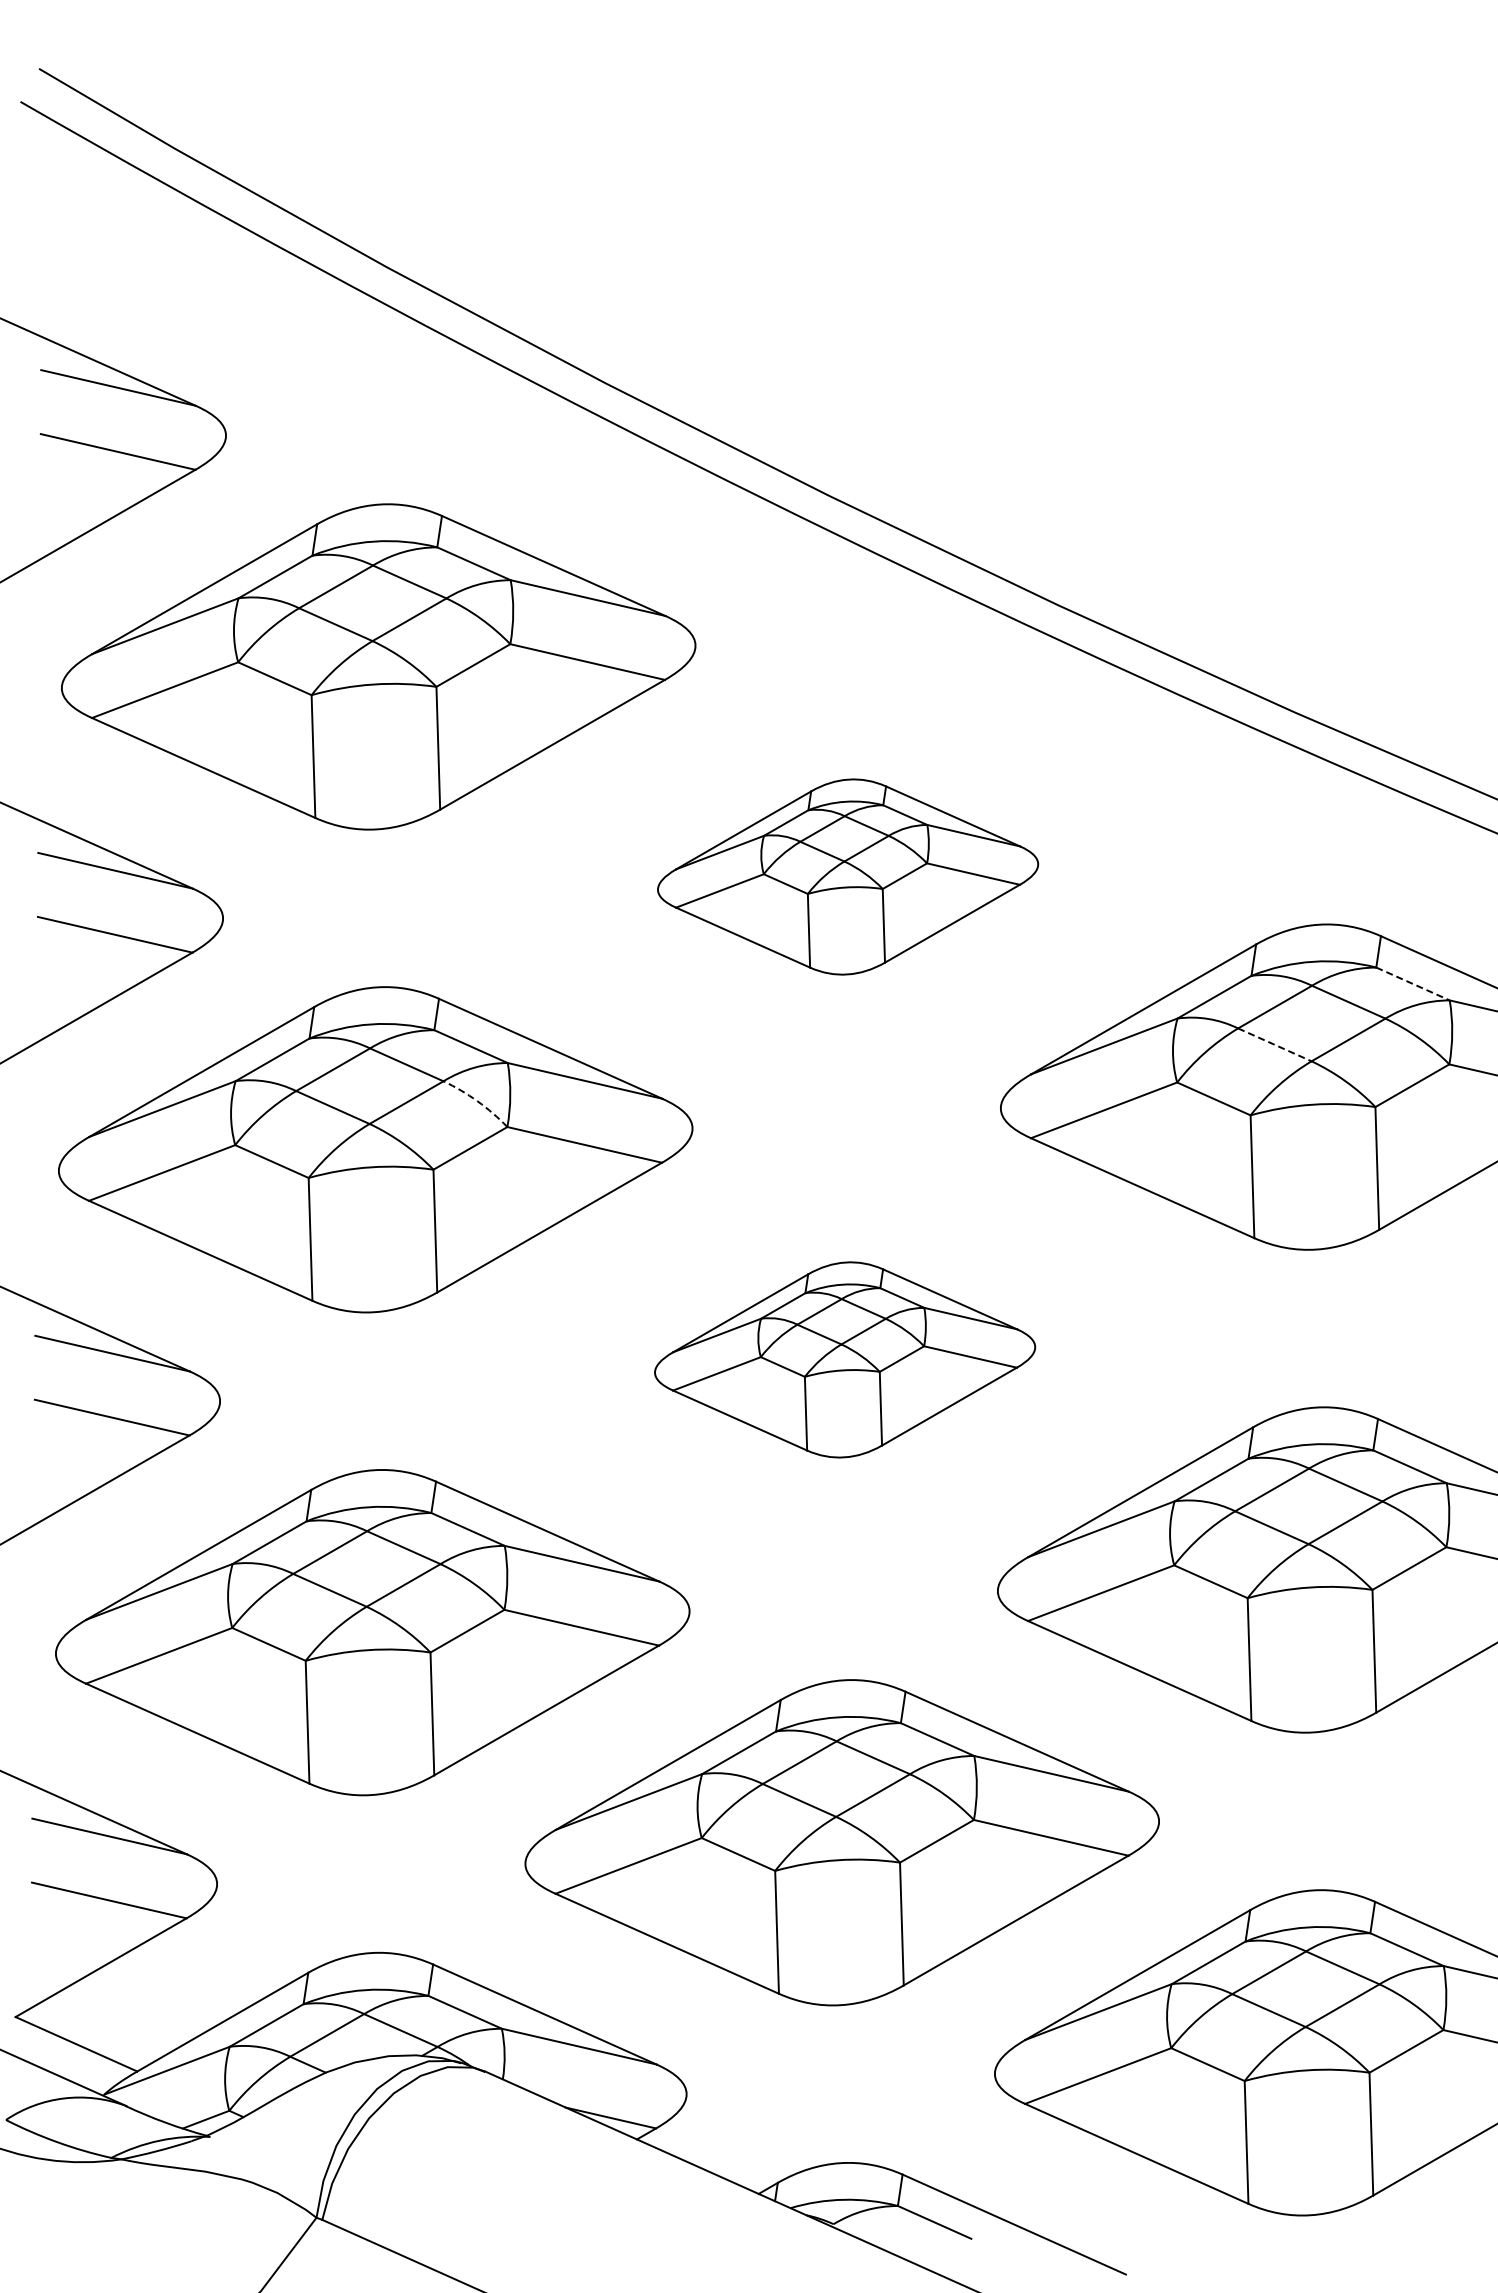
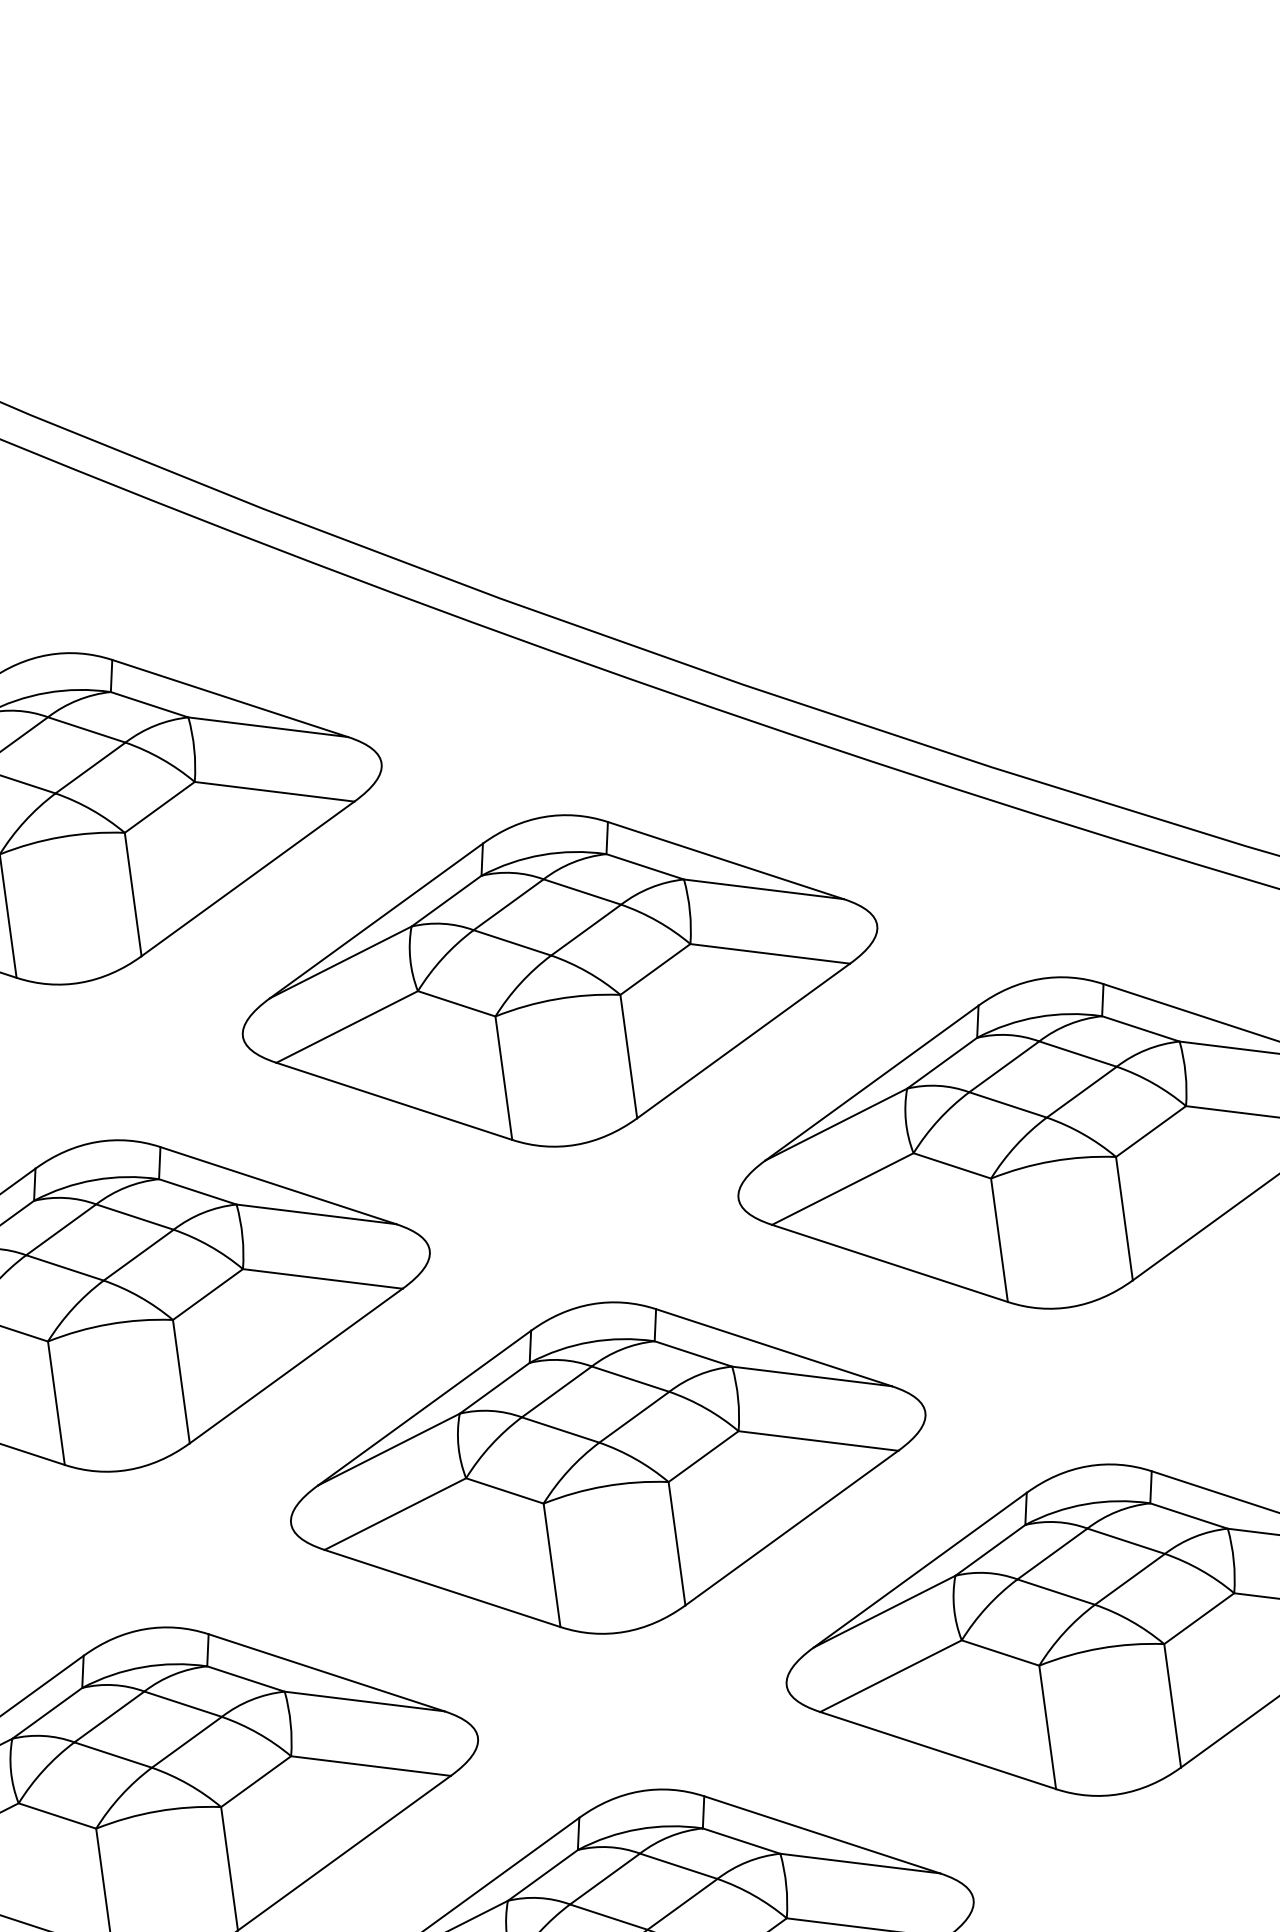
part: (847, 876) -> (559, 980), size x1.67
line: (1413, 984) -> (1141, 1029), dashed -> solid
line: (1275, 1045) -> (1008, 1105), dashed -> solid
arc: (477, 1101) -> (210, 1246), dashed -> solid
part: (844, 1359) -> (607, 1467), size x1.67

